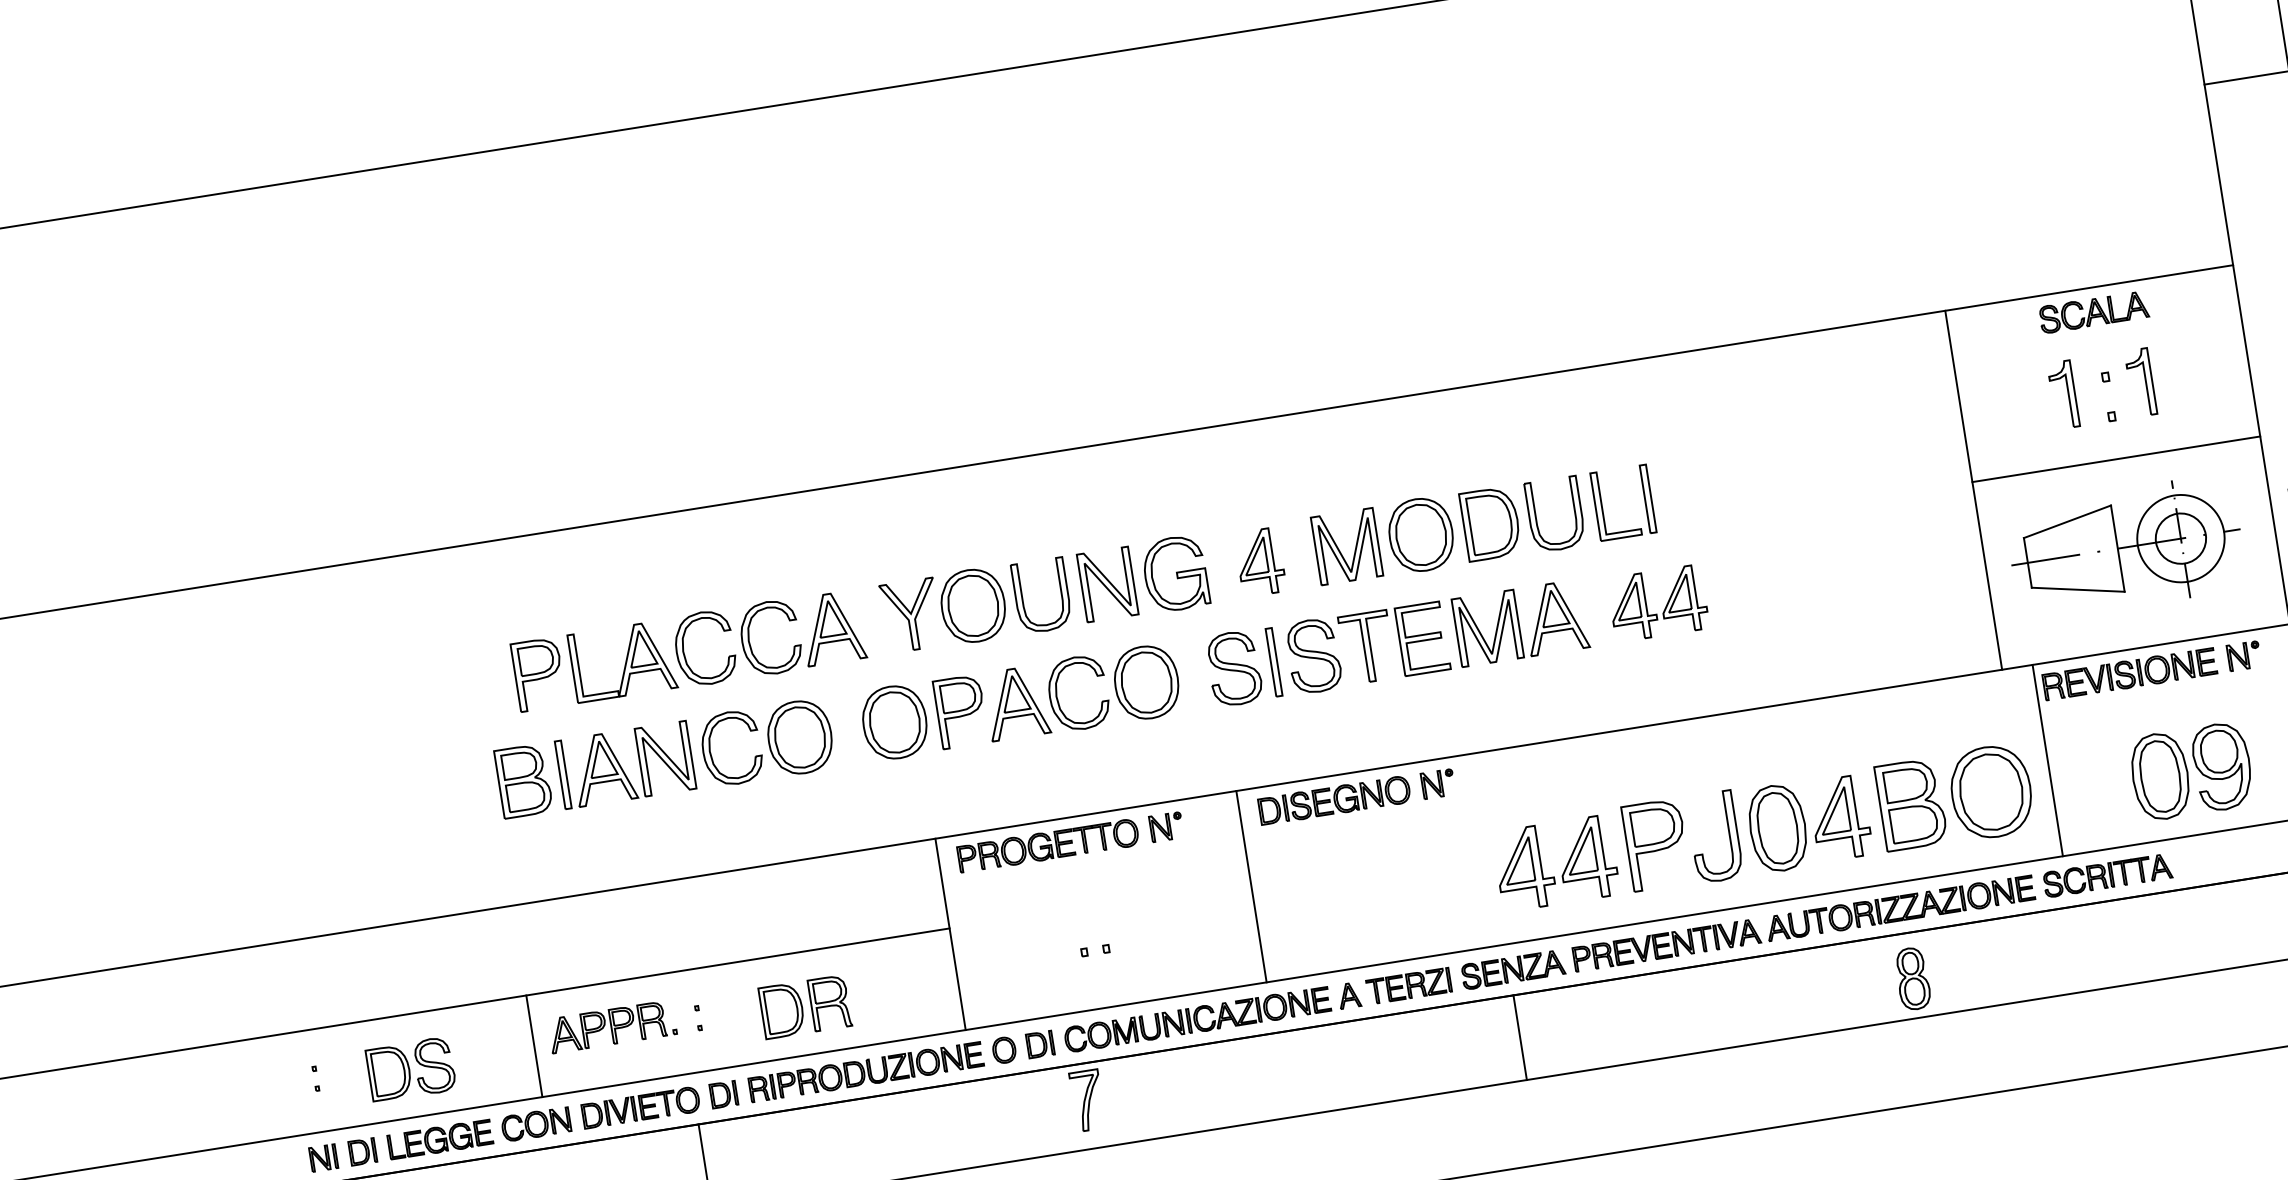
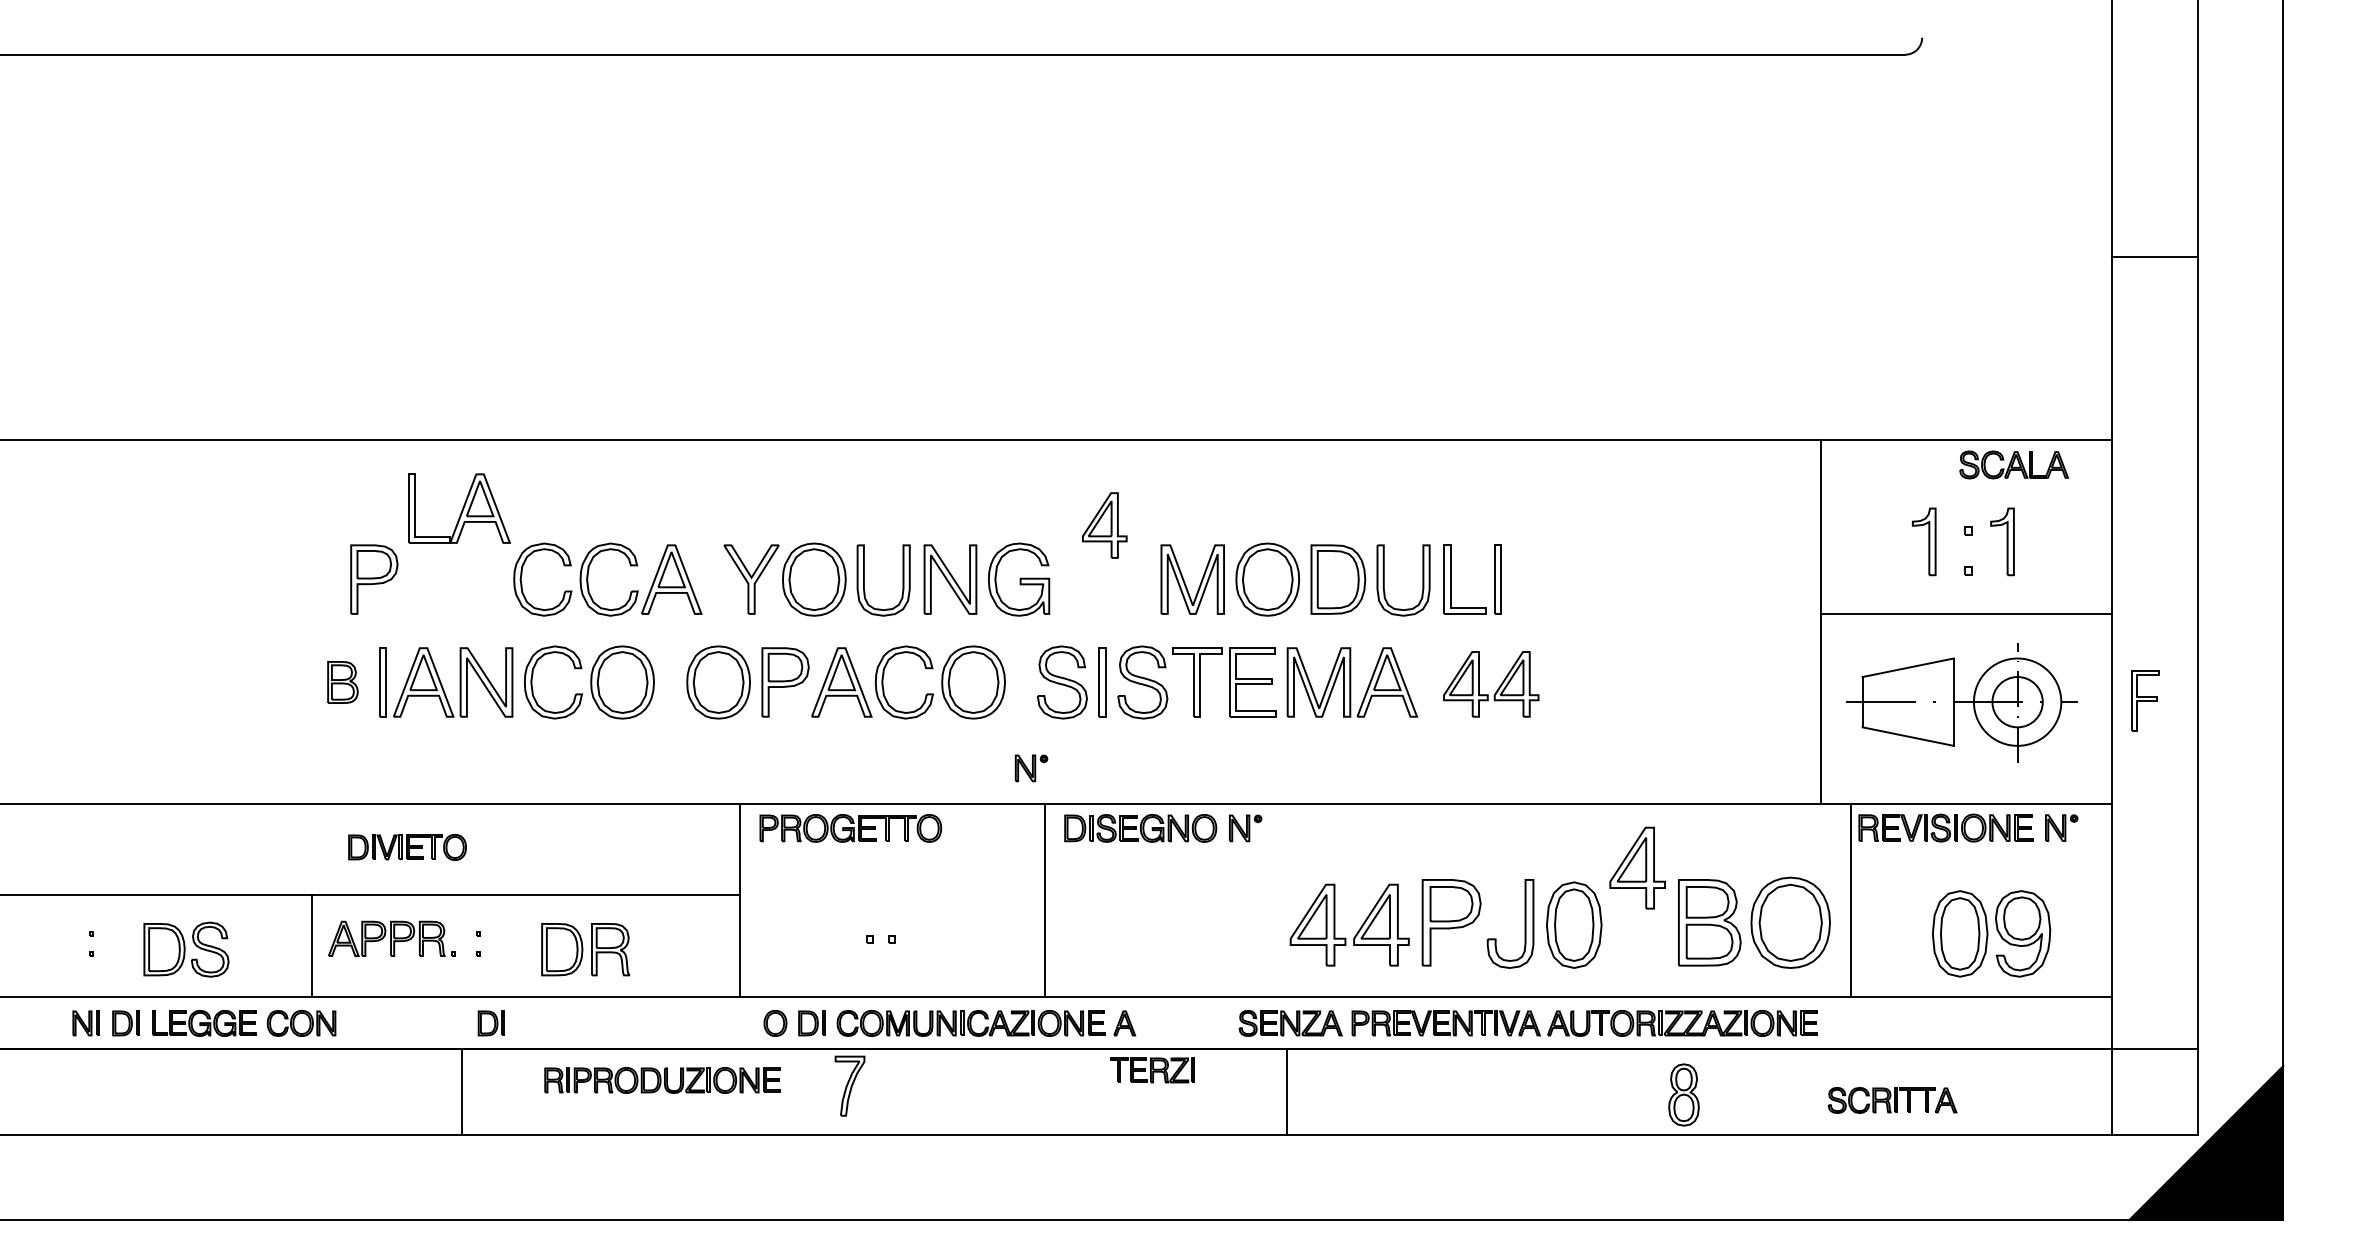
part: (2094, 311) -> (2014, 464), moved
part: (1260, 562) -> (1104, 525), moved
part: (622, 661) -> (459, 508), moved
part: (523, 781) -> (342, 682), size x0.6
part: (1840, 817) -> (1637, 867), moved
part: (1166, 827) -> (1031, 768), moved
part: (2107, 875) -> (1892, 1100), moved
part: (1409, 986) -> (1152, 1070), moved
part: (865, 1071) -> (662, 1079), moved
part: (640, 1107) -> (407, 847), moved

